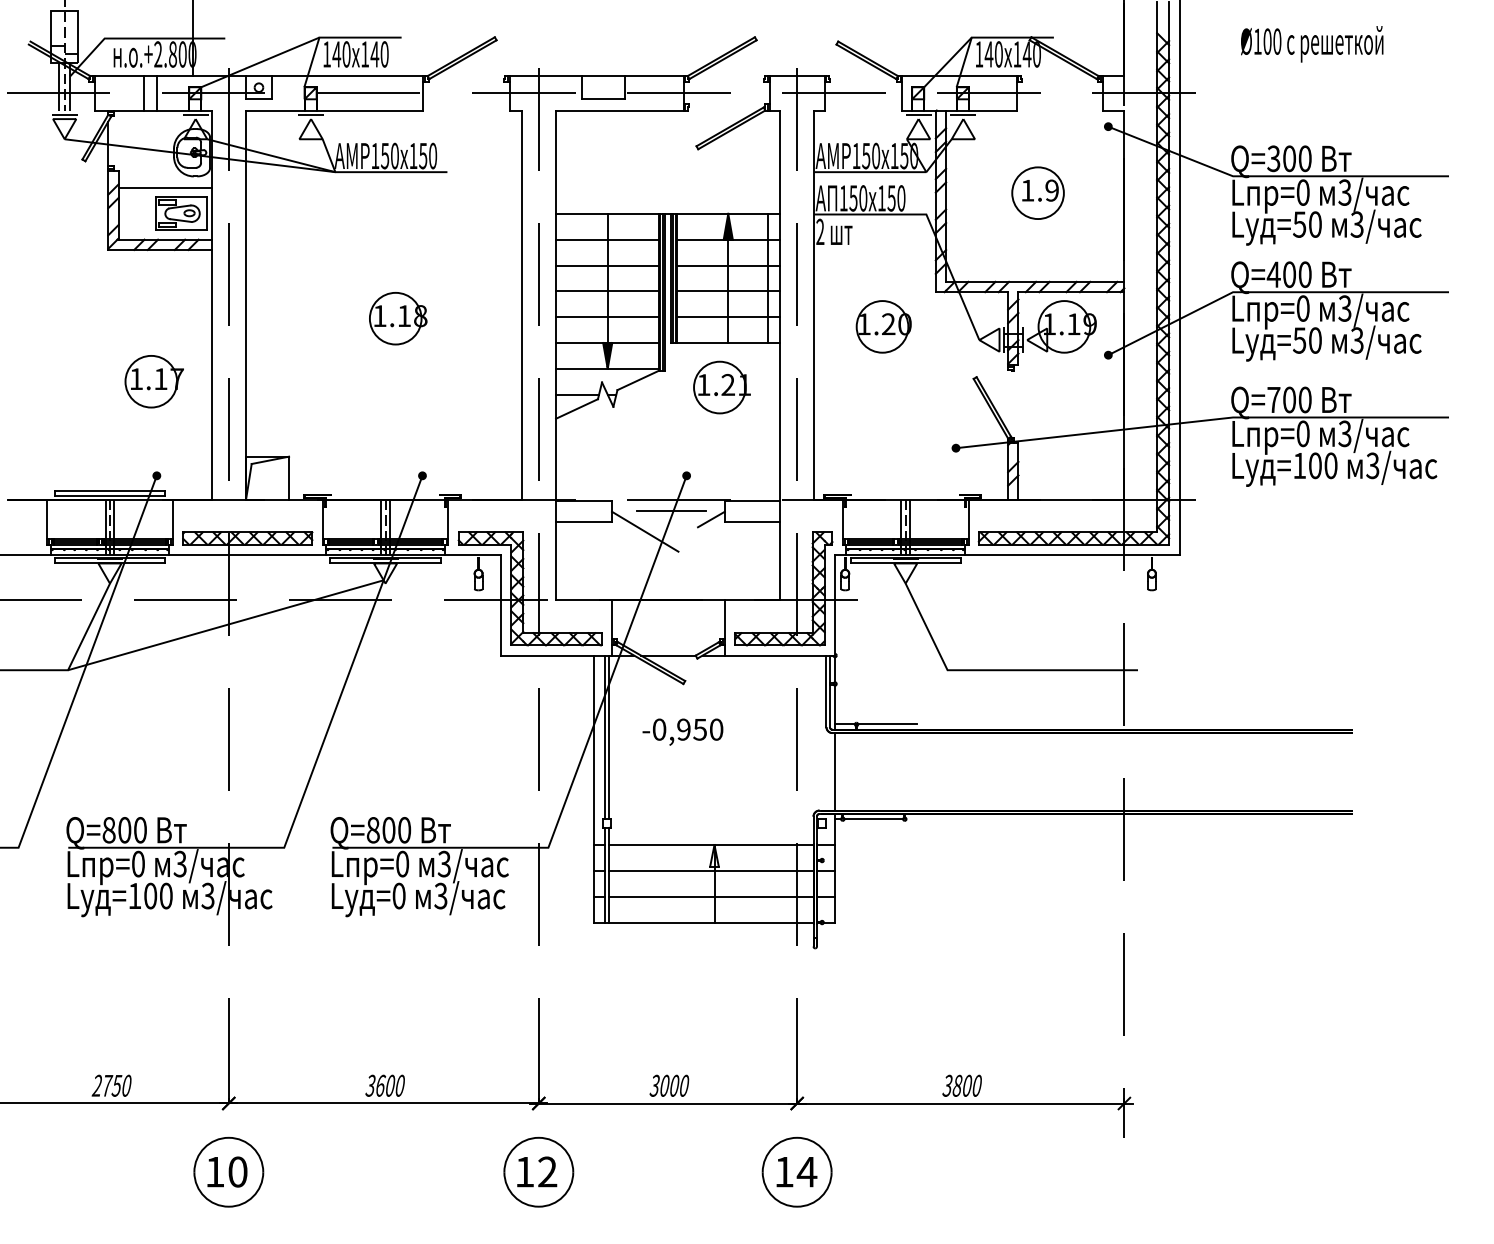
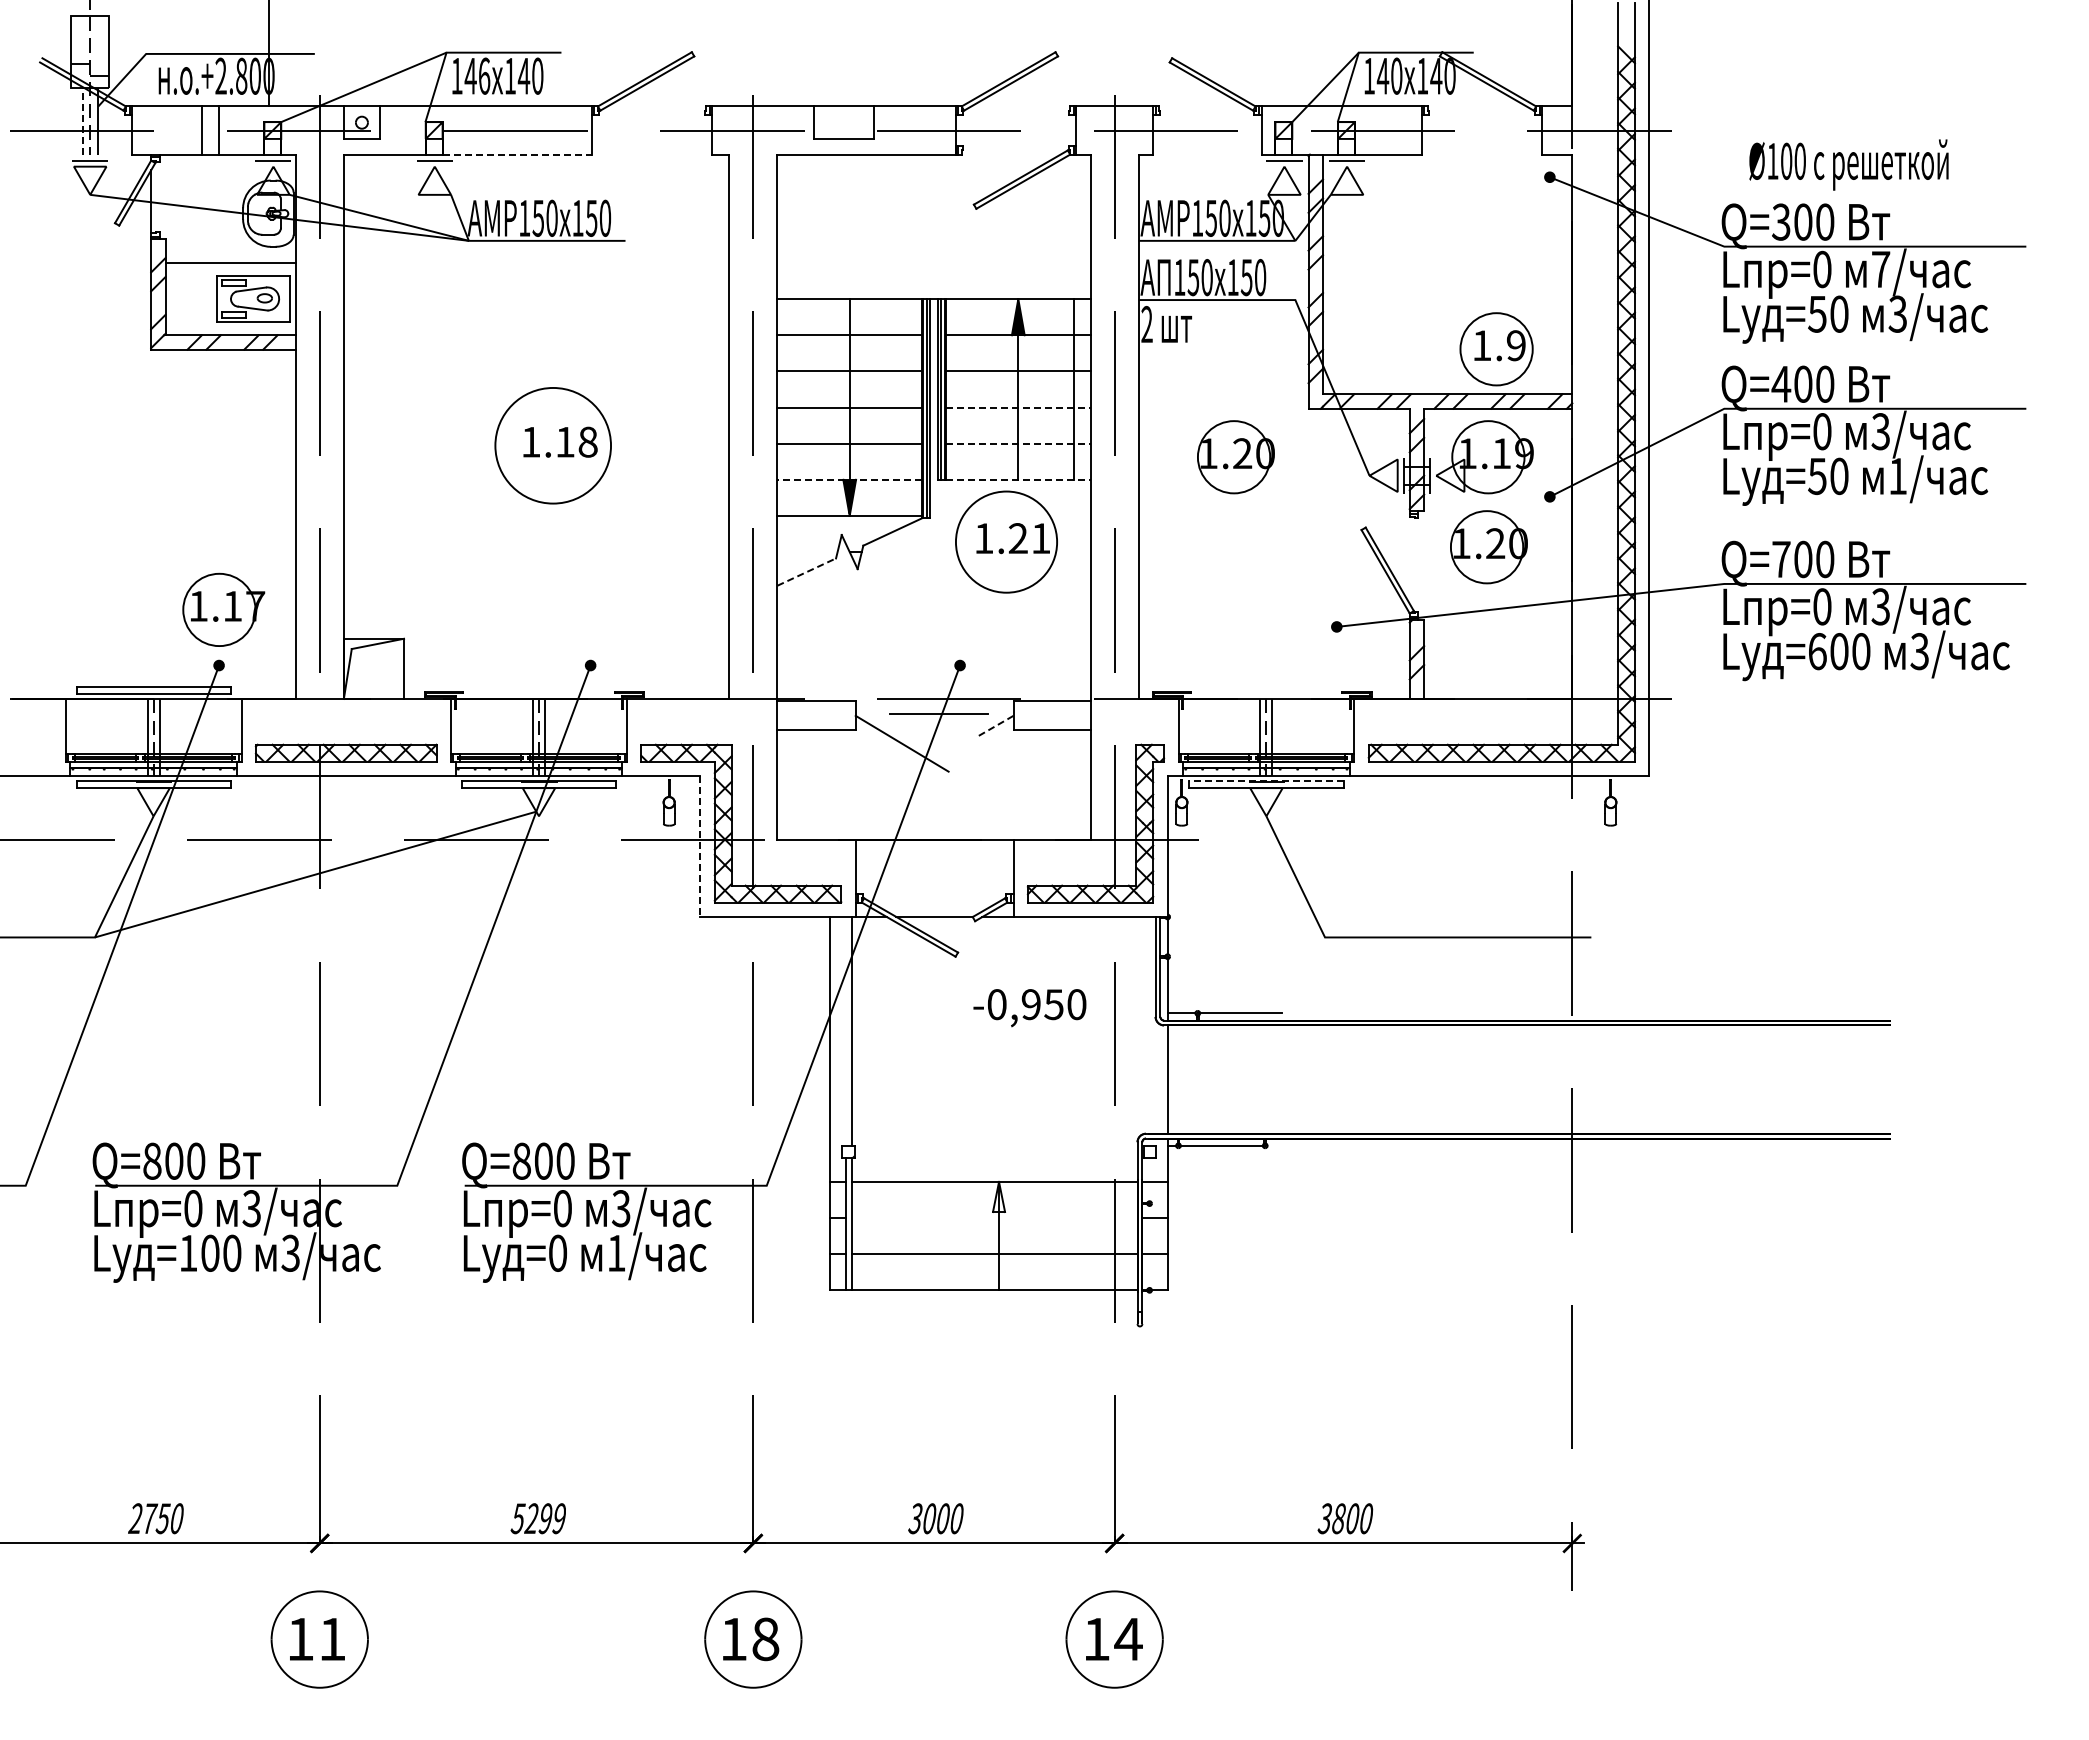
text: (1311, 43) -> (1848, 164), moved
text: (346, 53) -> (484, 75), 140 -> 146
line: (59, 86) -> (82, 120), solid -> dashed
line: (370, 110) -> (517, 154), solid -> dashed
text: (1344, 192) -> (1880, 269), 3/ -> 7/
part: (1038, 193) -> (1496, 349), moved
line: (728, 291) -> (1018, 407), solid -> dashed
line: (728, 317) -> (1018, 443), solid -> dashed
circle: (395, 318) -> (553, 445), size x1.6
text: (1356, 340) -> (1897, 476), 3/ -> 1/
line: (607, 342) -> (849, 479), solid -> dashed
line: (728, 342) -> (1018, 479), solid -> dashed
part: (154, 381) -> (223, 609), moved
circle: (719, 387) -> (1006, 542), size x1.4
part: (1064, 391) -> (1488, 547), added
line: (577, 394) -> (807, 552), removed
line: (577, 408) -> (807, 571), solid -> dashed
text: (1299, 465) -> (1817, 651), =100 -> =600
line: (711, 519) -> (994, 726), solid -> dashed
line: (905, 558) -> (1265, 780), solid -> dashed
line: (501, 605) -> (700, 847), solid -> dashed
text: (682, 732) -> (1029, 1008), moved
line: (604, 736) -> (845, 1030), removed
line: (711, 871) -> (994, 1218), removed
text: (440, 895) -> (616, 1252), 3/ -> 1/
text: (385, 1085) -> (538, 1518), 3600 -> 5299
text: (237, 1172) -> (332, 1639), 10 -> 11
text: (547, 1172) -> (765, 1639), 12 -> 18

